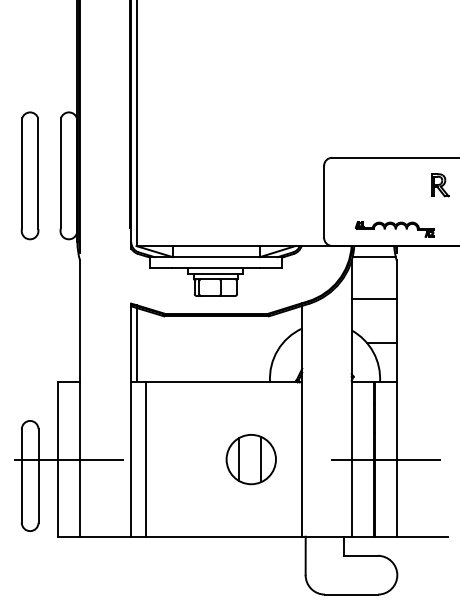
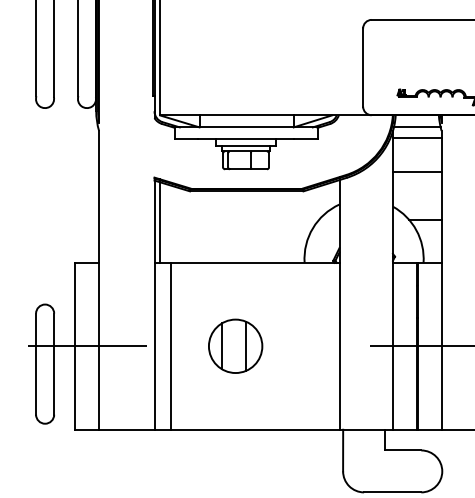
line: (373, 266) -> (416, 137), added
part: (250, 459) -> (234, 346), moved

